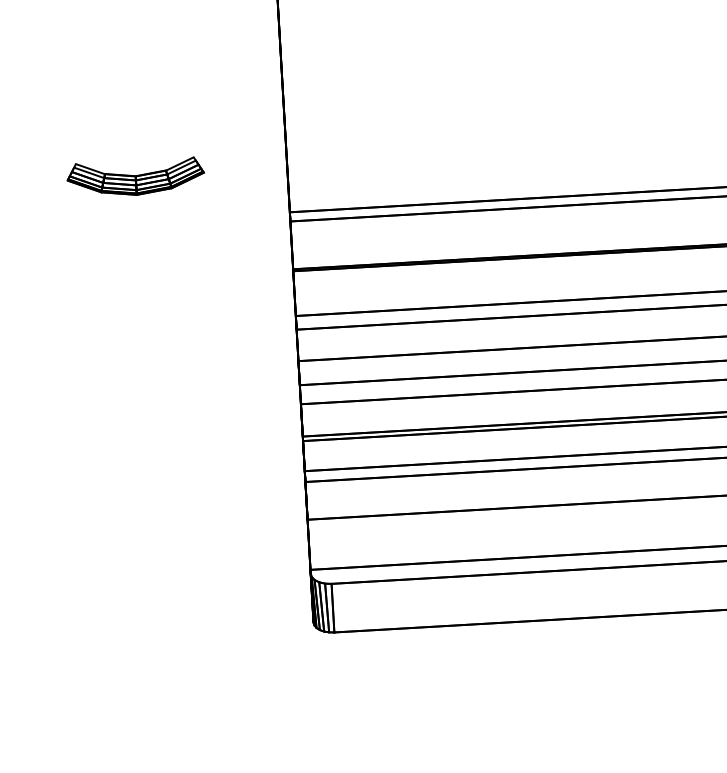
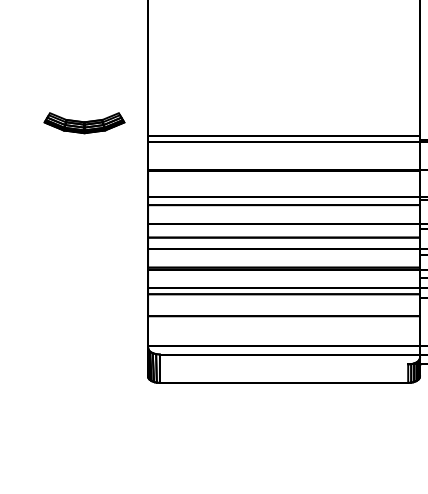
part: (135, 178) -> (84, 123), moved

